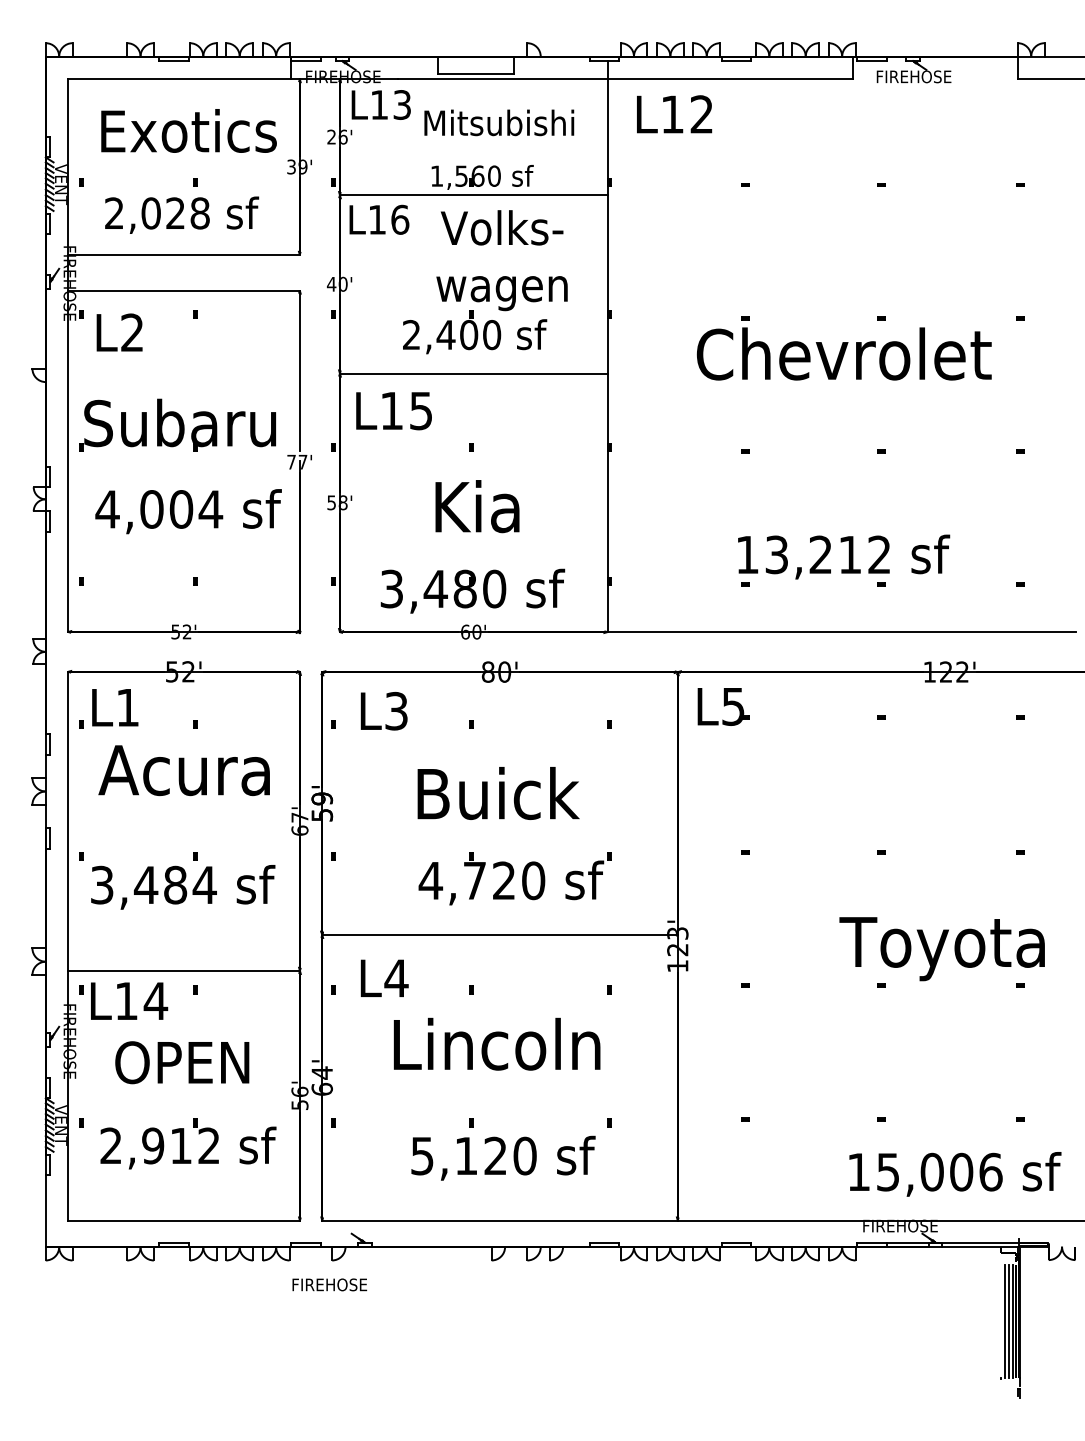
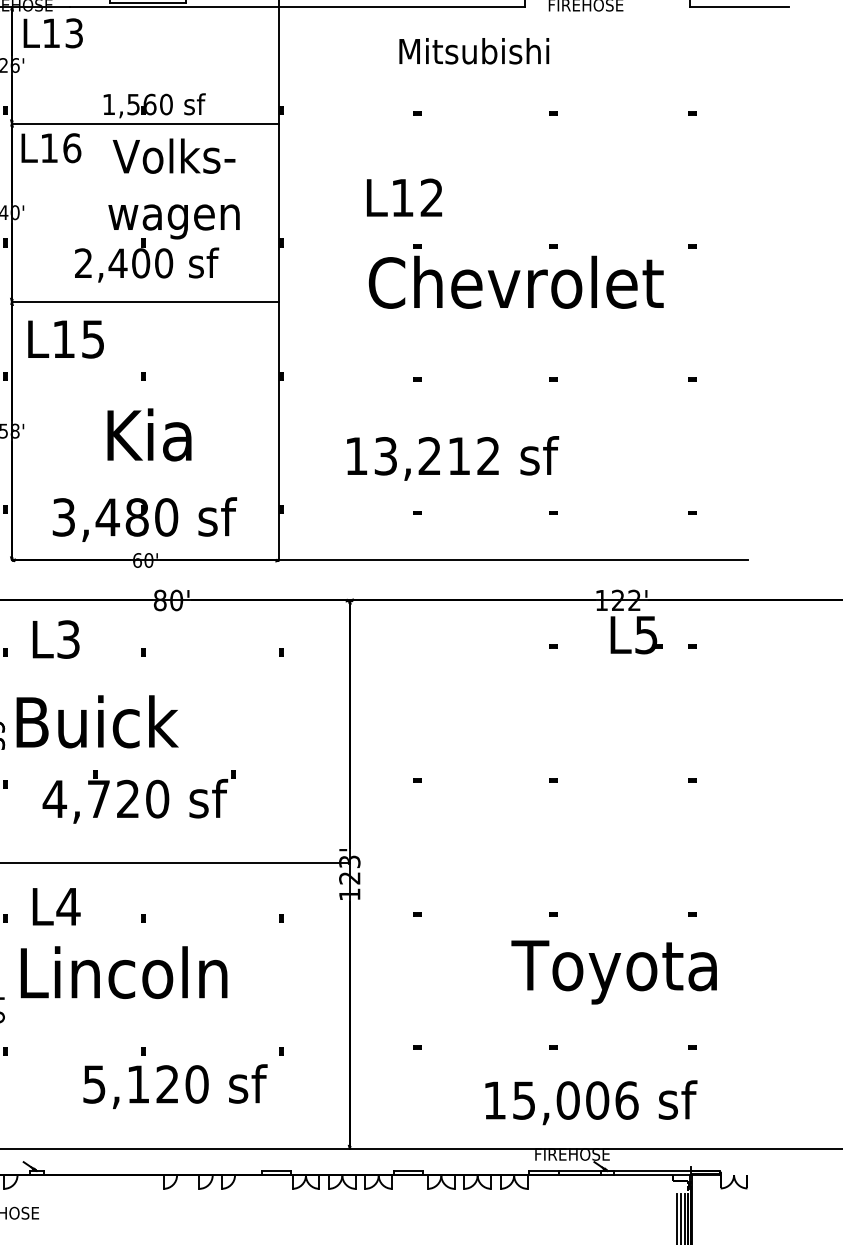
text: (674, 114) -> (404, 197), moved
text: (499, 122) -> (474, 50), moved
text: (844, 556) -> (453, 457), moved
part: (723, 706) -> (636, 634), moved
text: (498, 793) -> (97, 721), moved
part: (514, 878) -> (138, 796), moved
text: (941, 949) -> (613, 972), moved
text: (496, 1043) -> (123, 971), moved
text: (955, 1174) -> (591, 1102), moved

